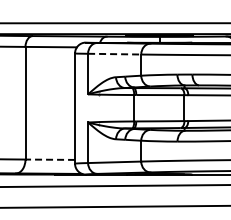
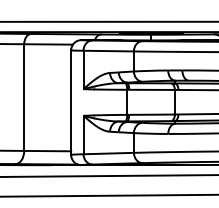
line: (114, 54) -> (108, 51), dashed -> solid
line: (50, 159) -> (47, 150), dashed -> solid

